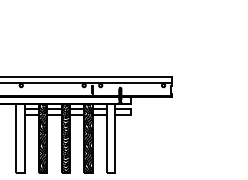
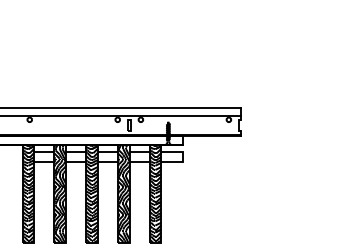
hatch: (20, 138) -> (28, 193), added
hatch: (110, 138) -> (154, 193), added

